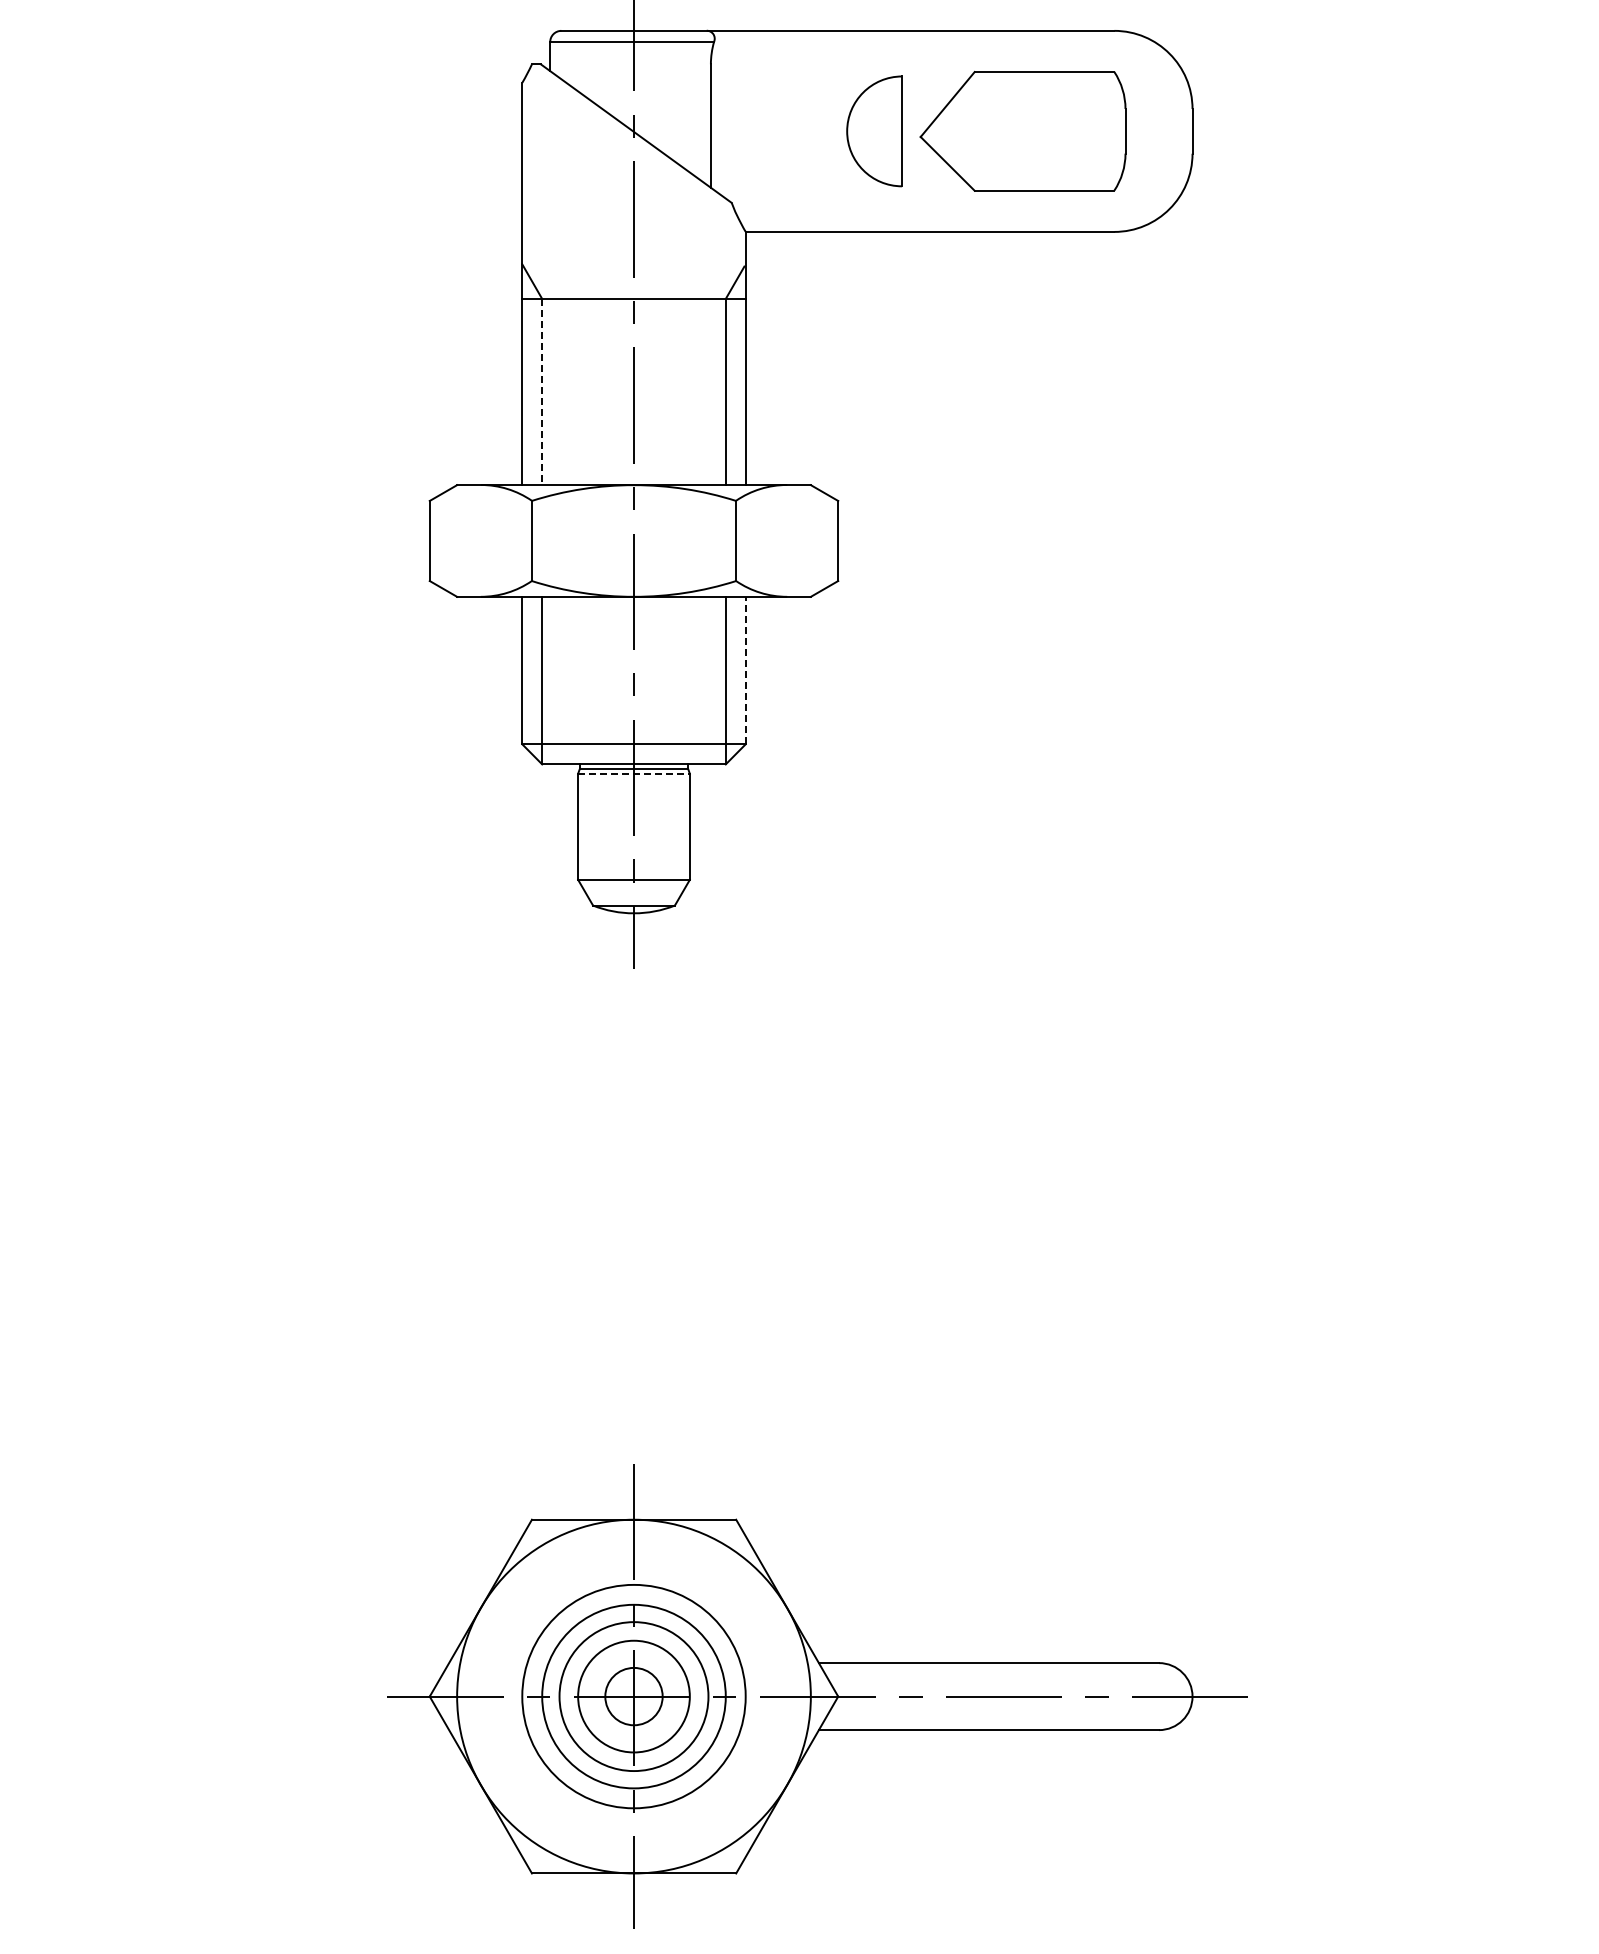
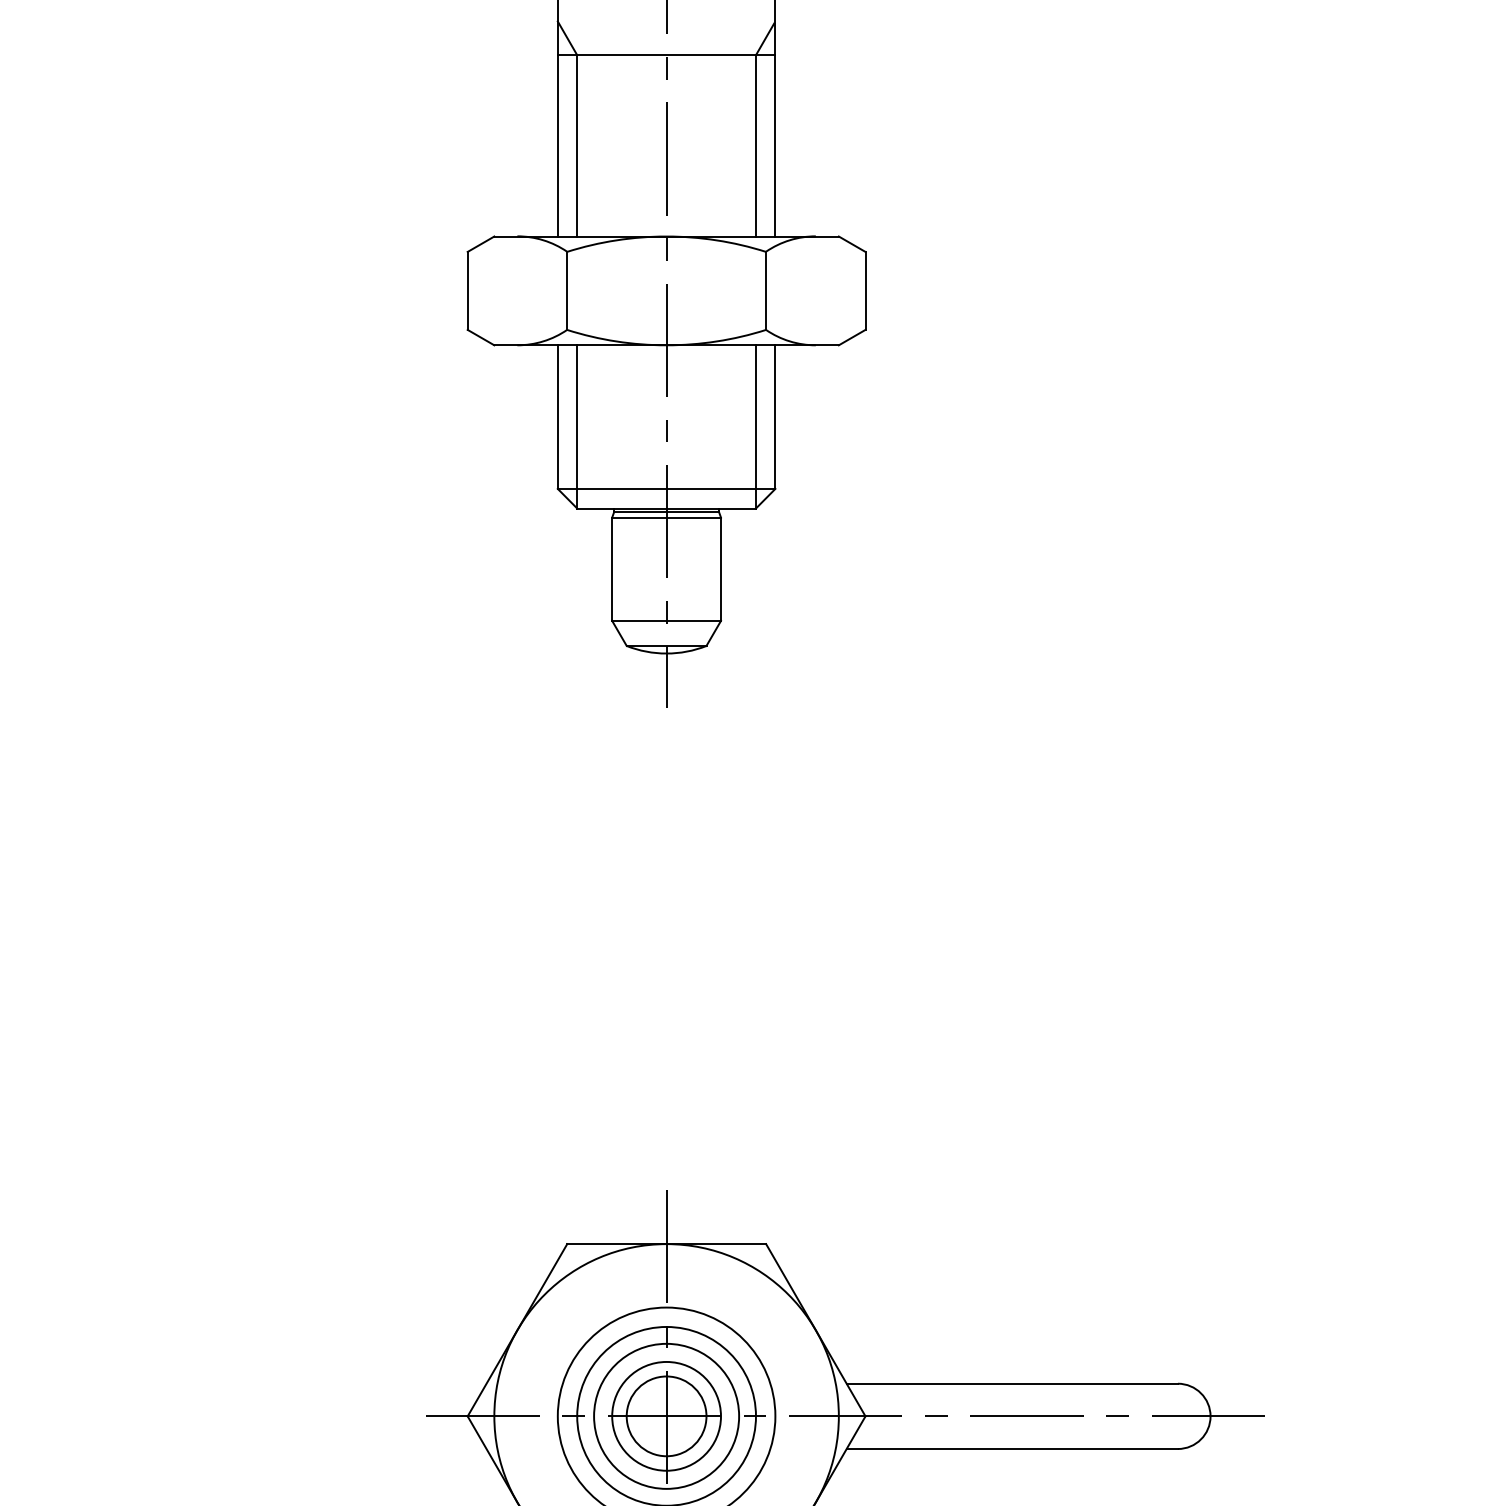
line: (542, 392) -> (577, 146), dashed -> solid
line: (745, 670) -> (775, 417), dashed -> solid
line: (634, 773) -> (667, 517), dashed -> solid
circle: (633, 1696) -> (666, 1416), size x1.43

